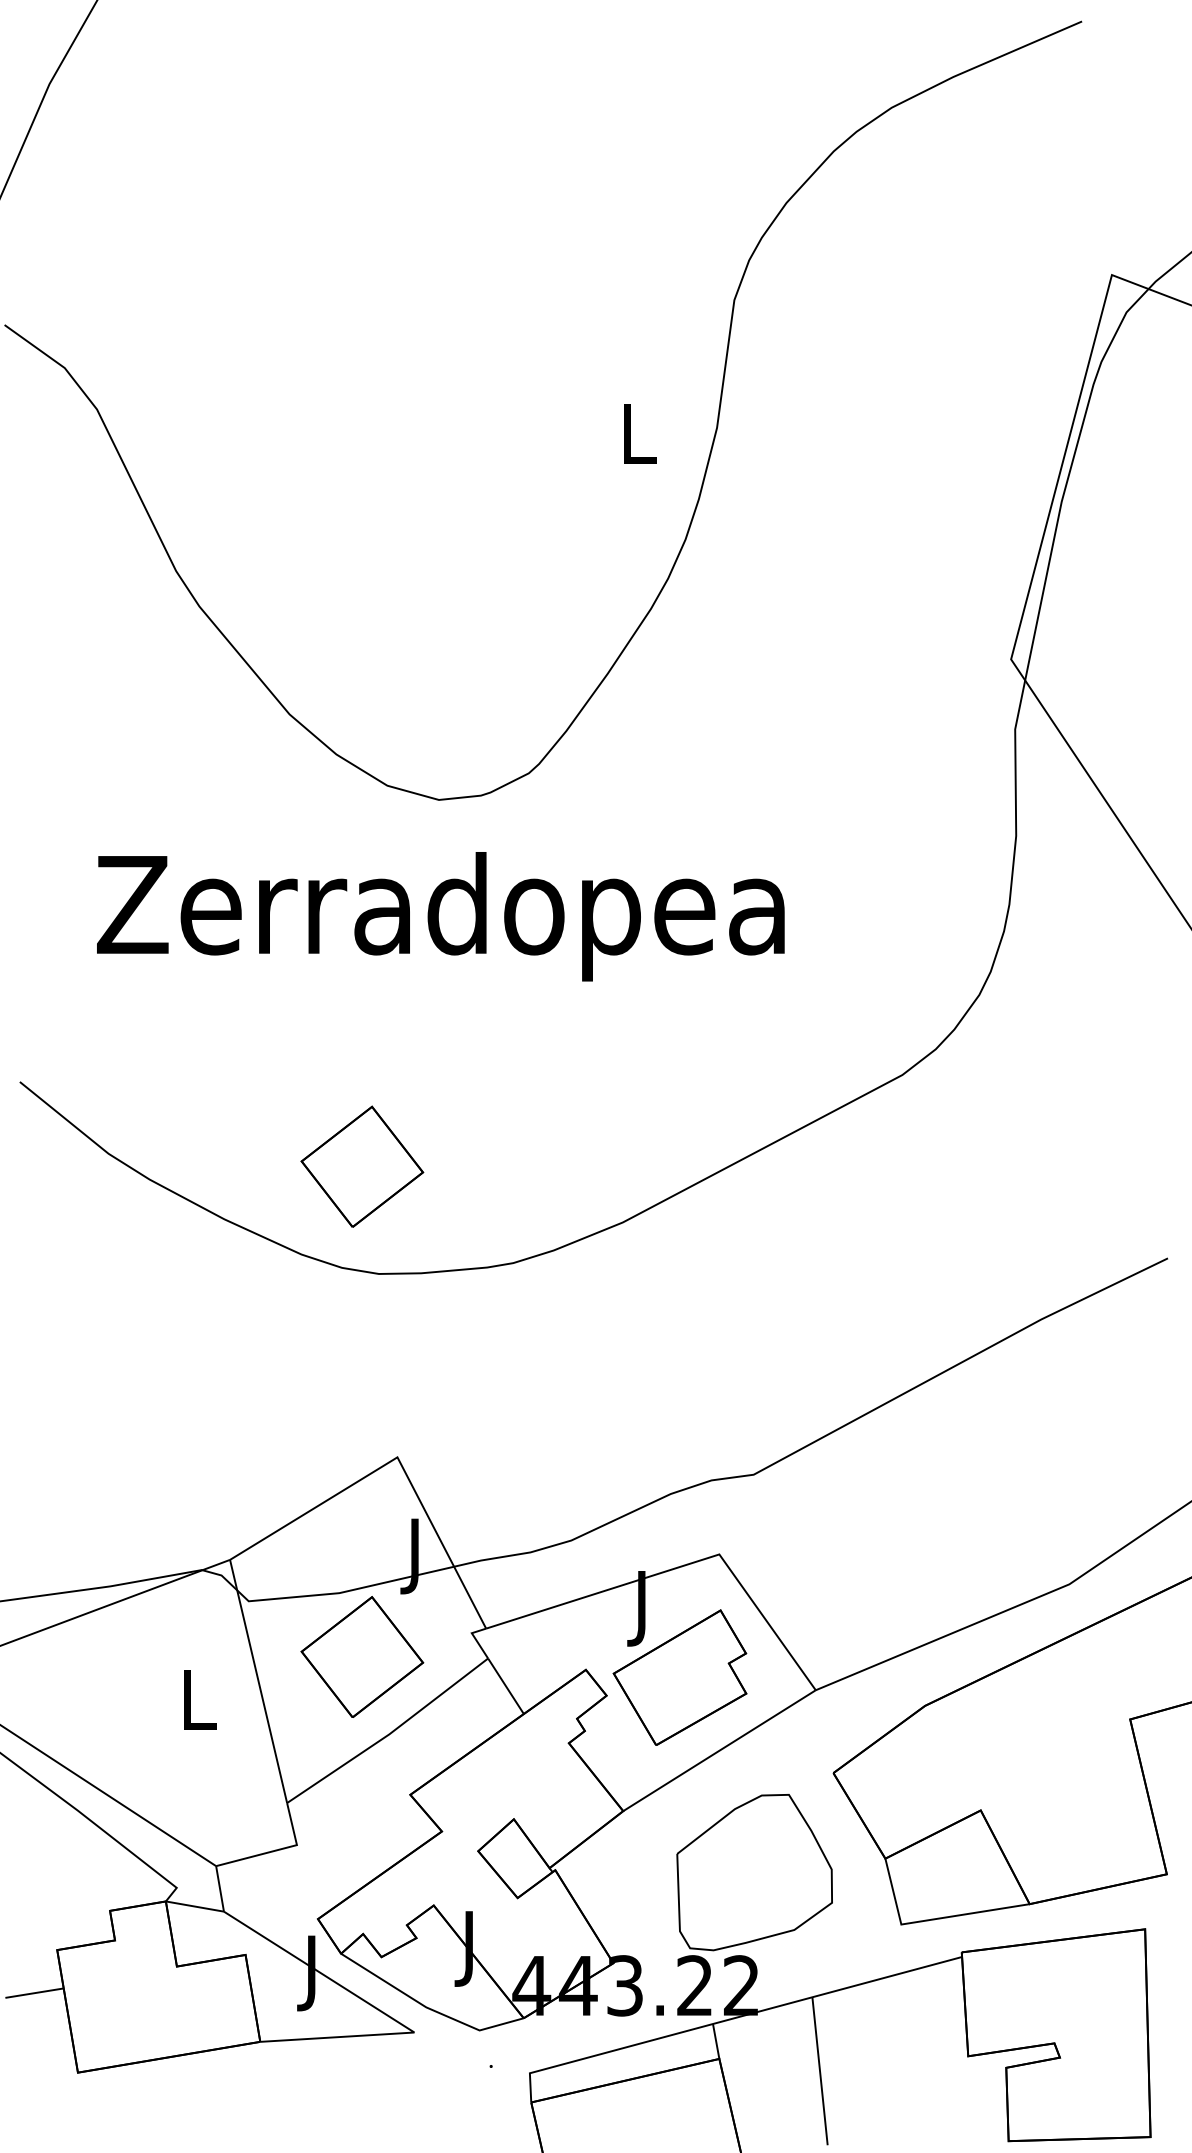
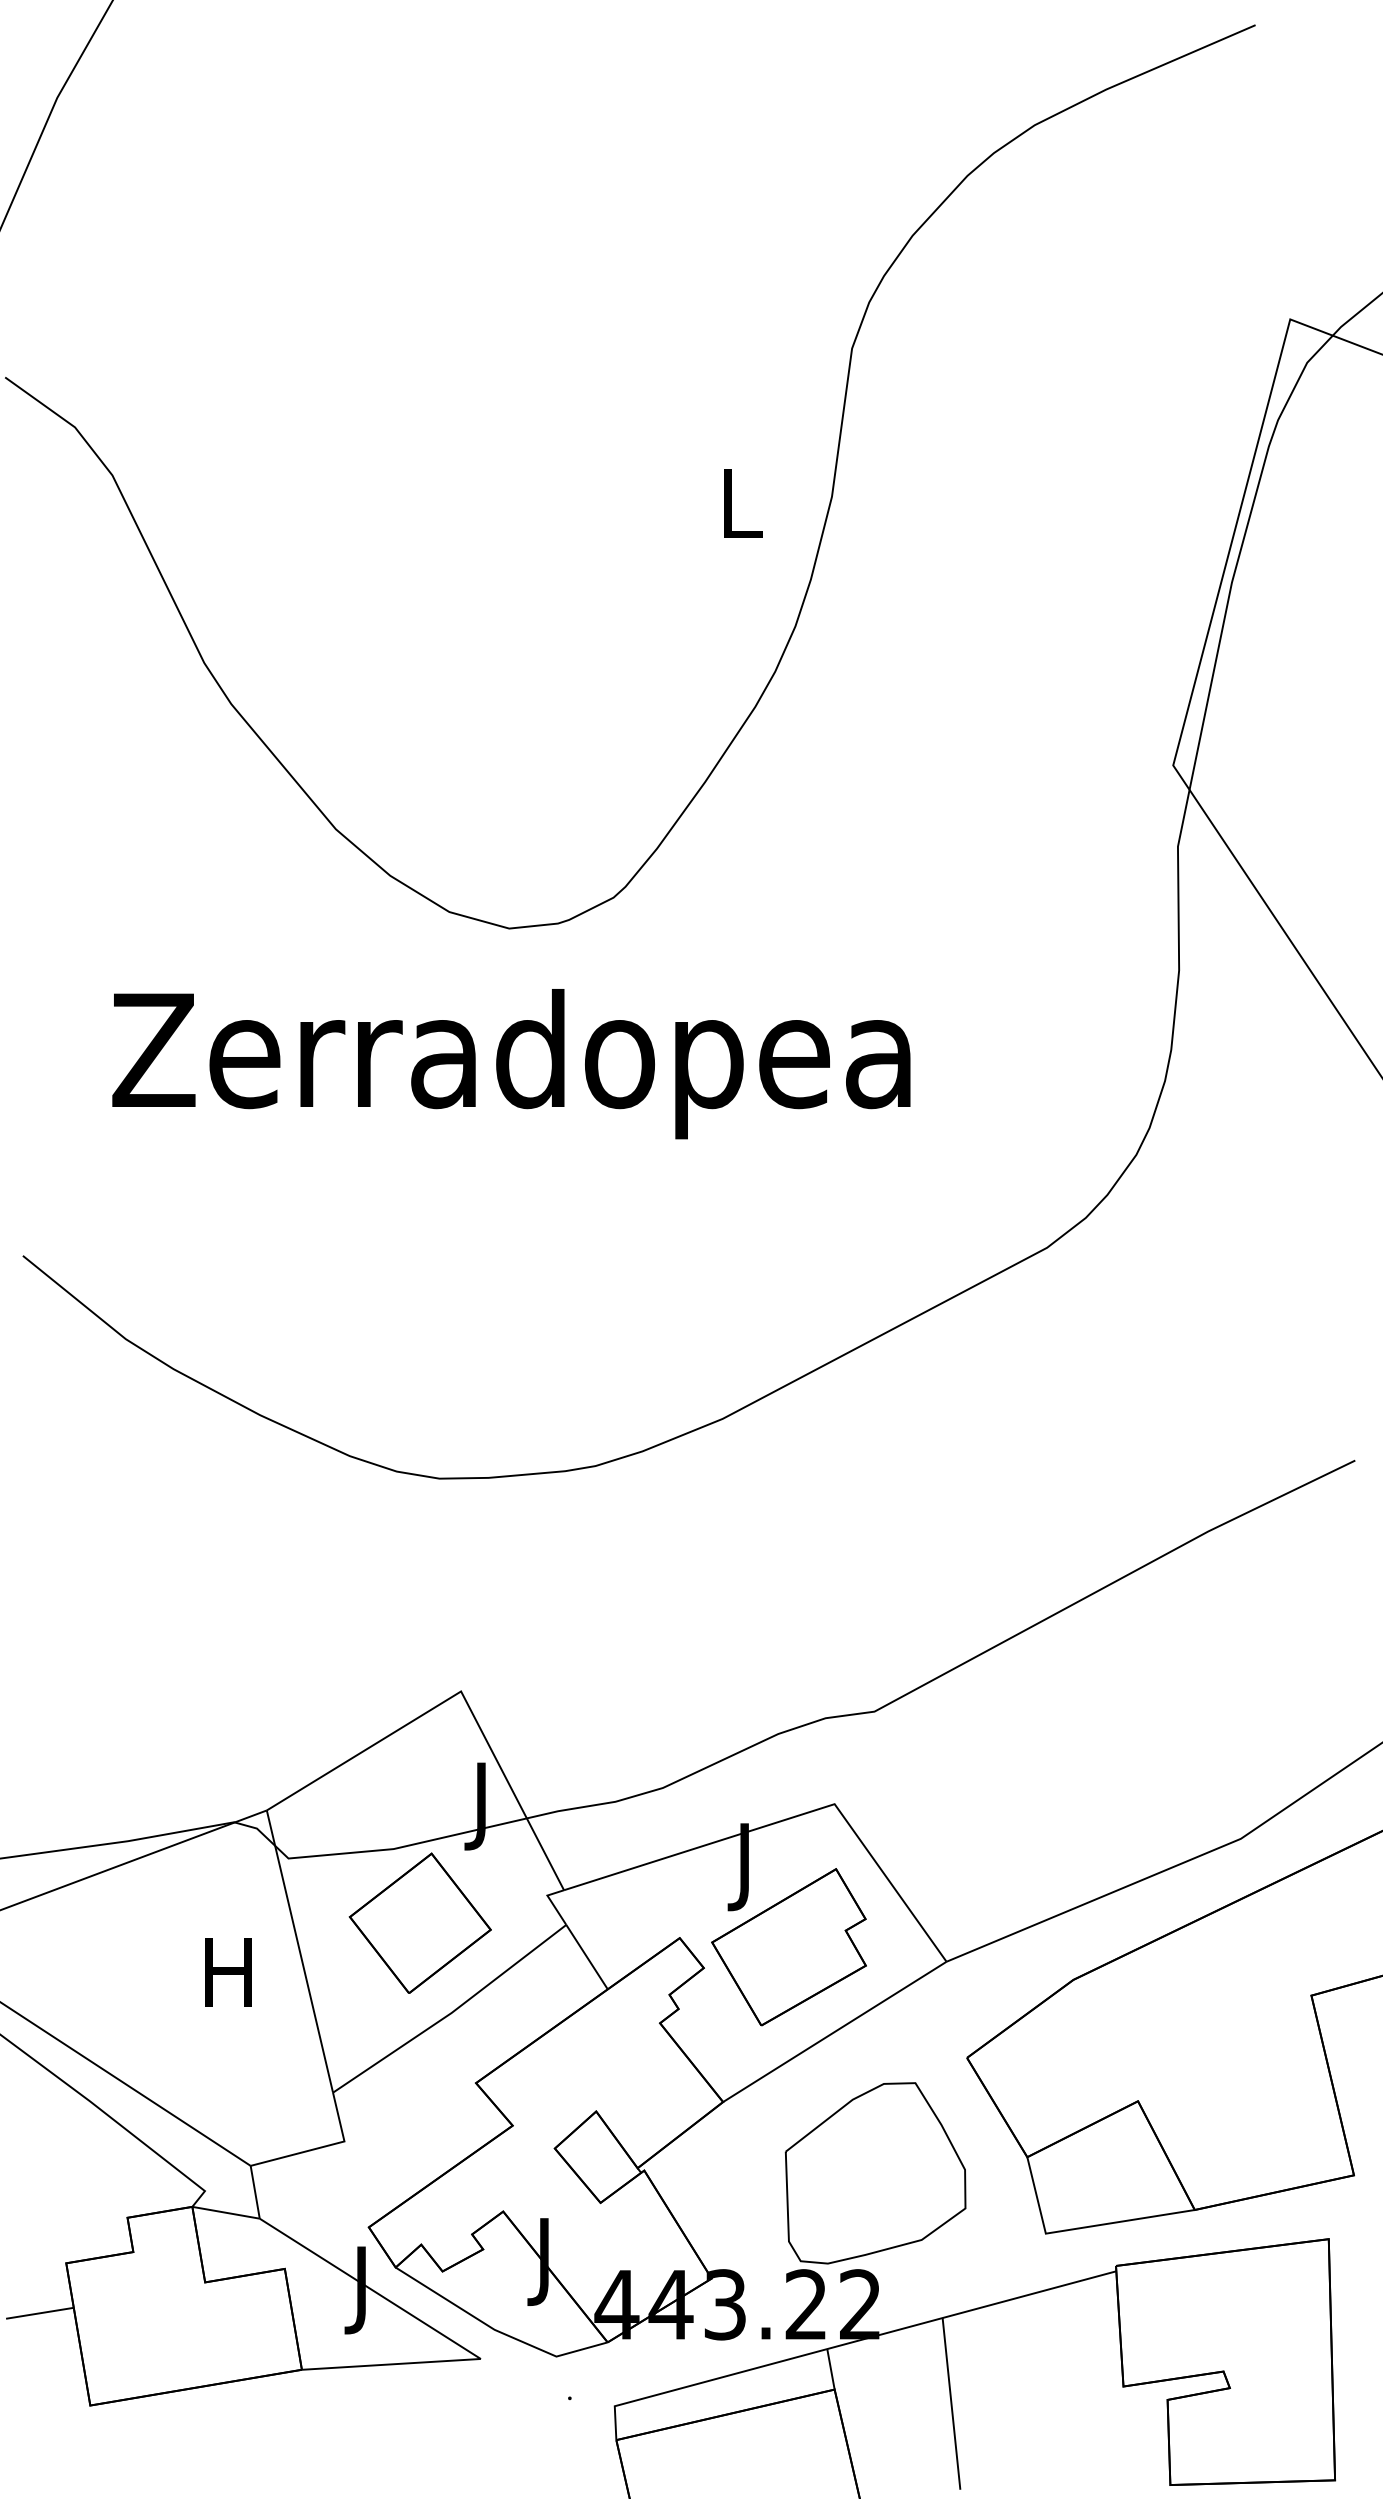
part: (361, 1166) -> (419, 1353), removed
text: (197, 1699) -> (228, 1972), L -> H

